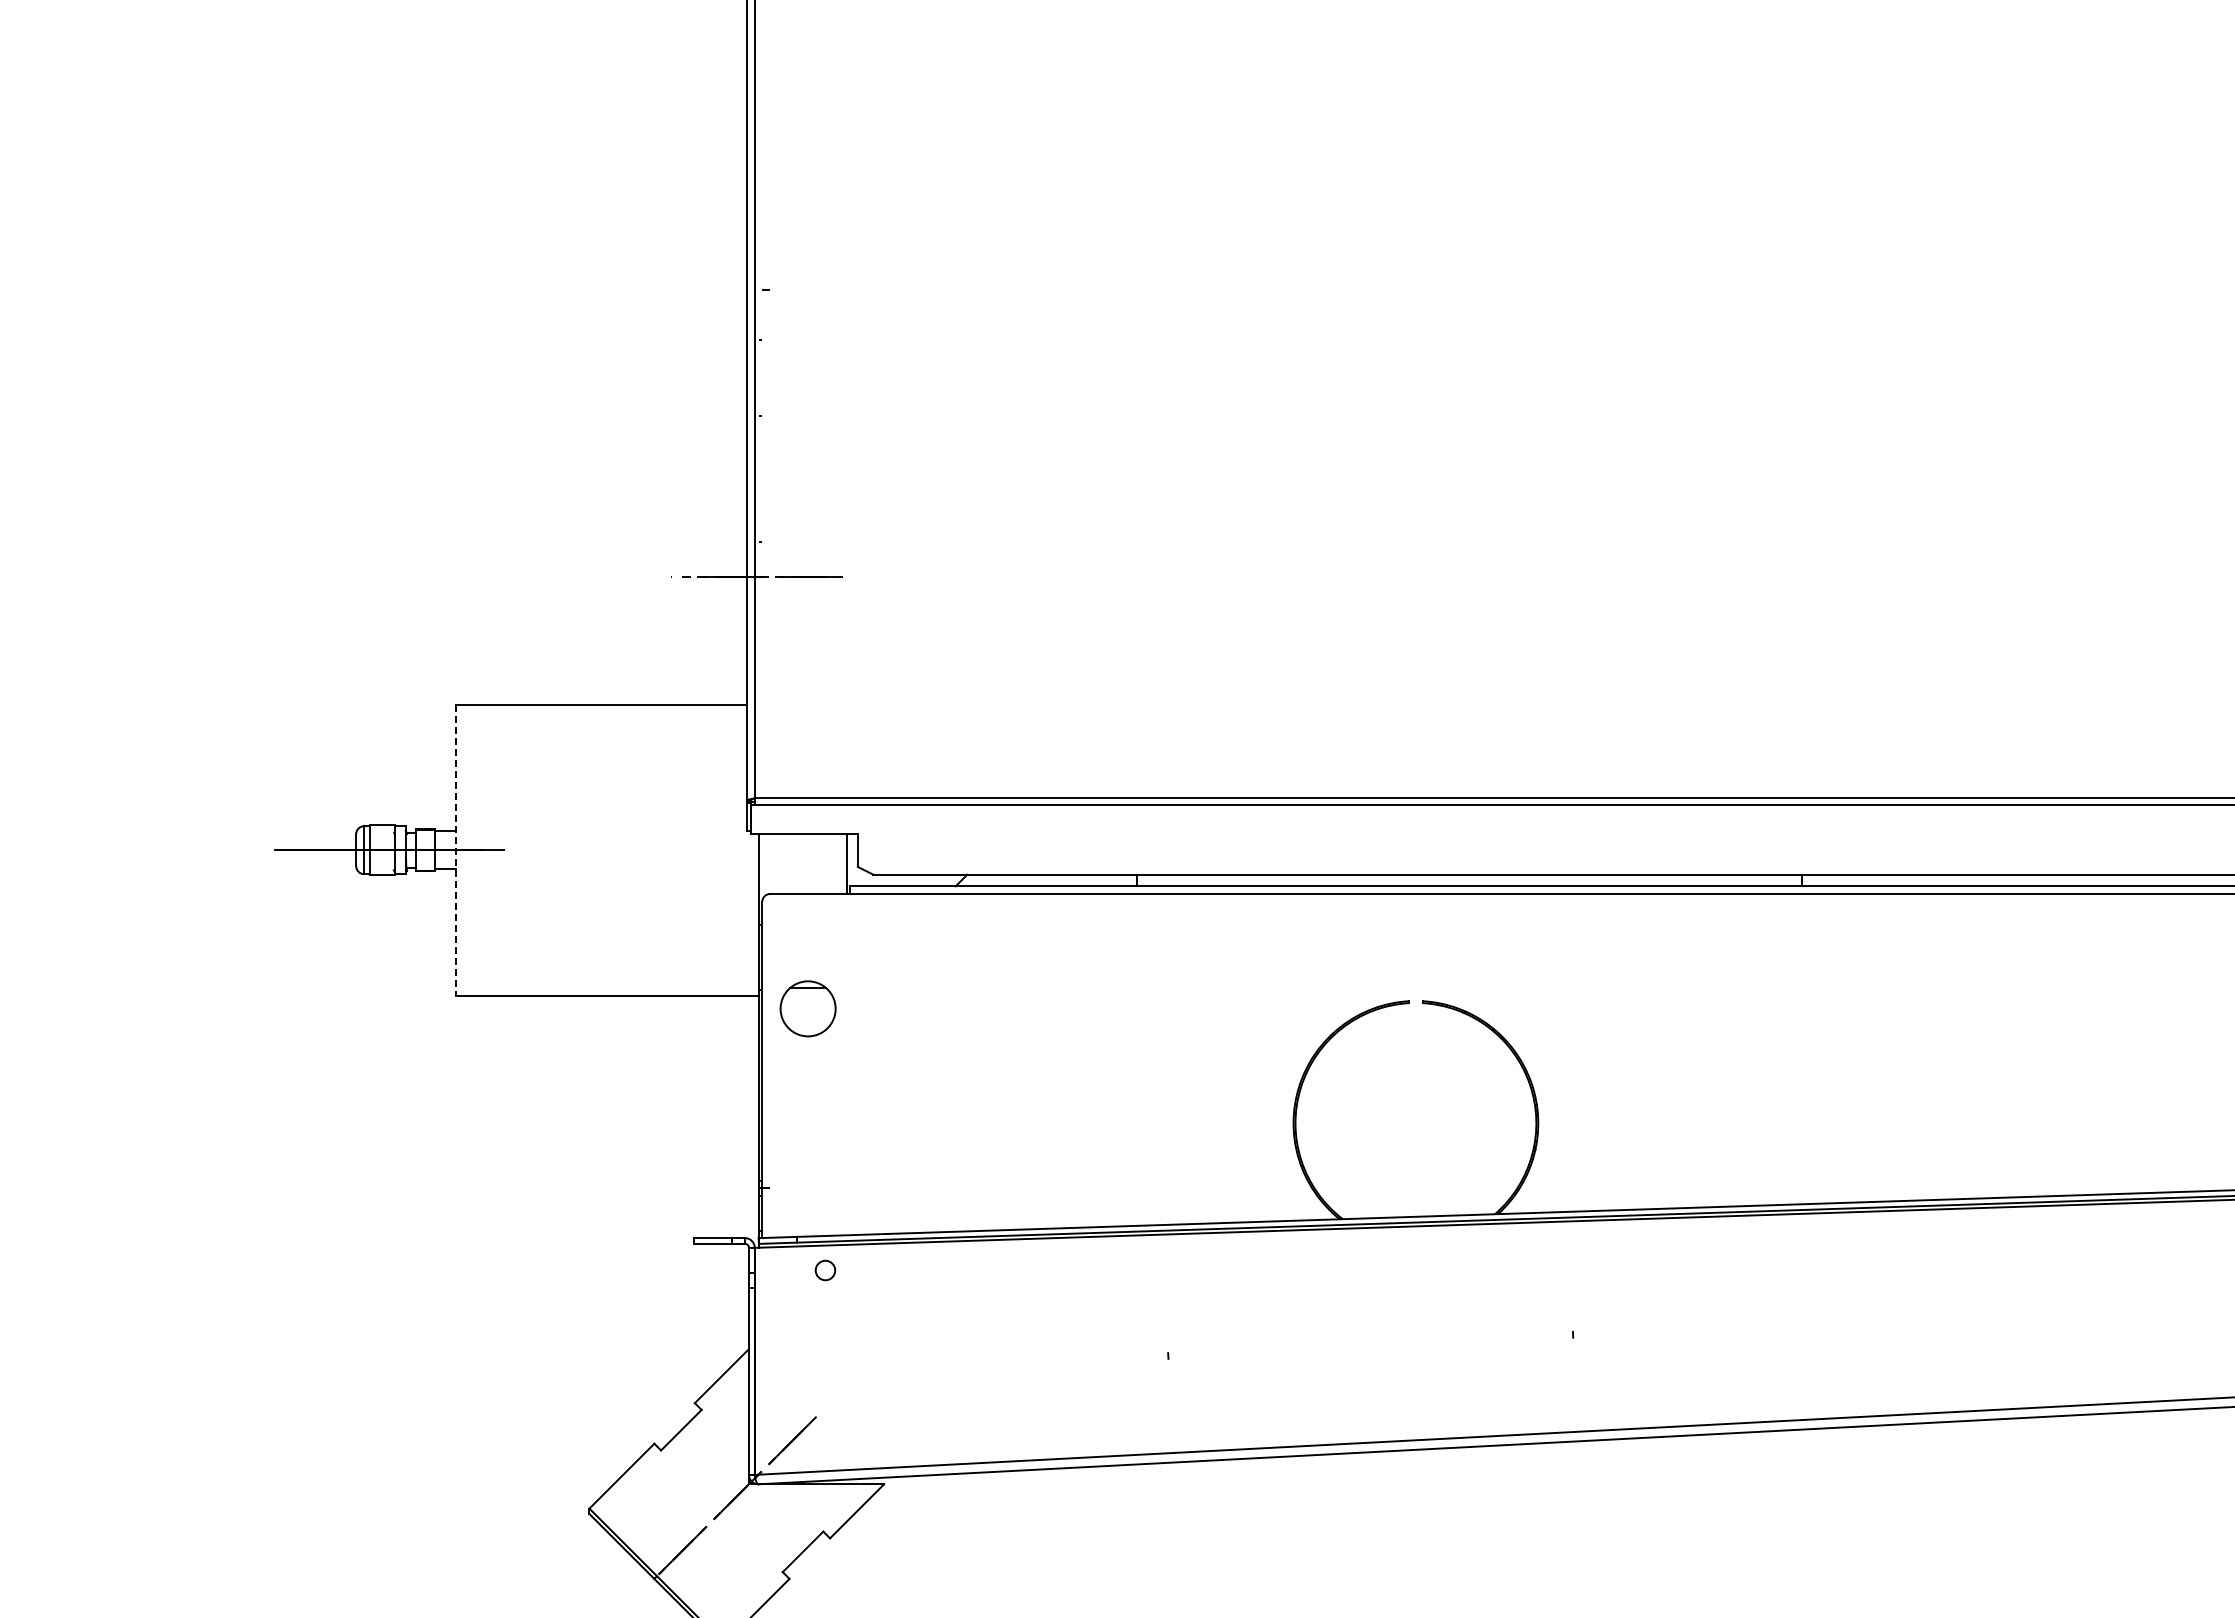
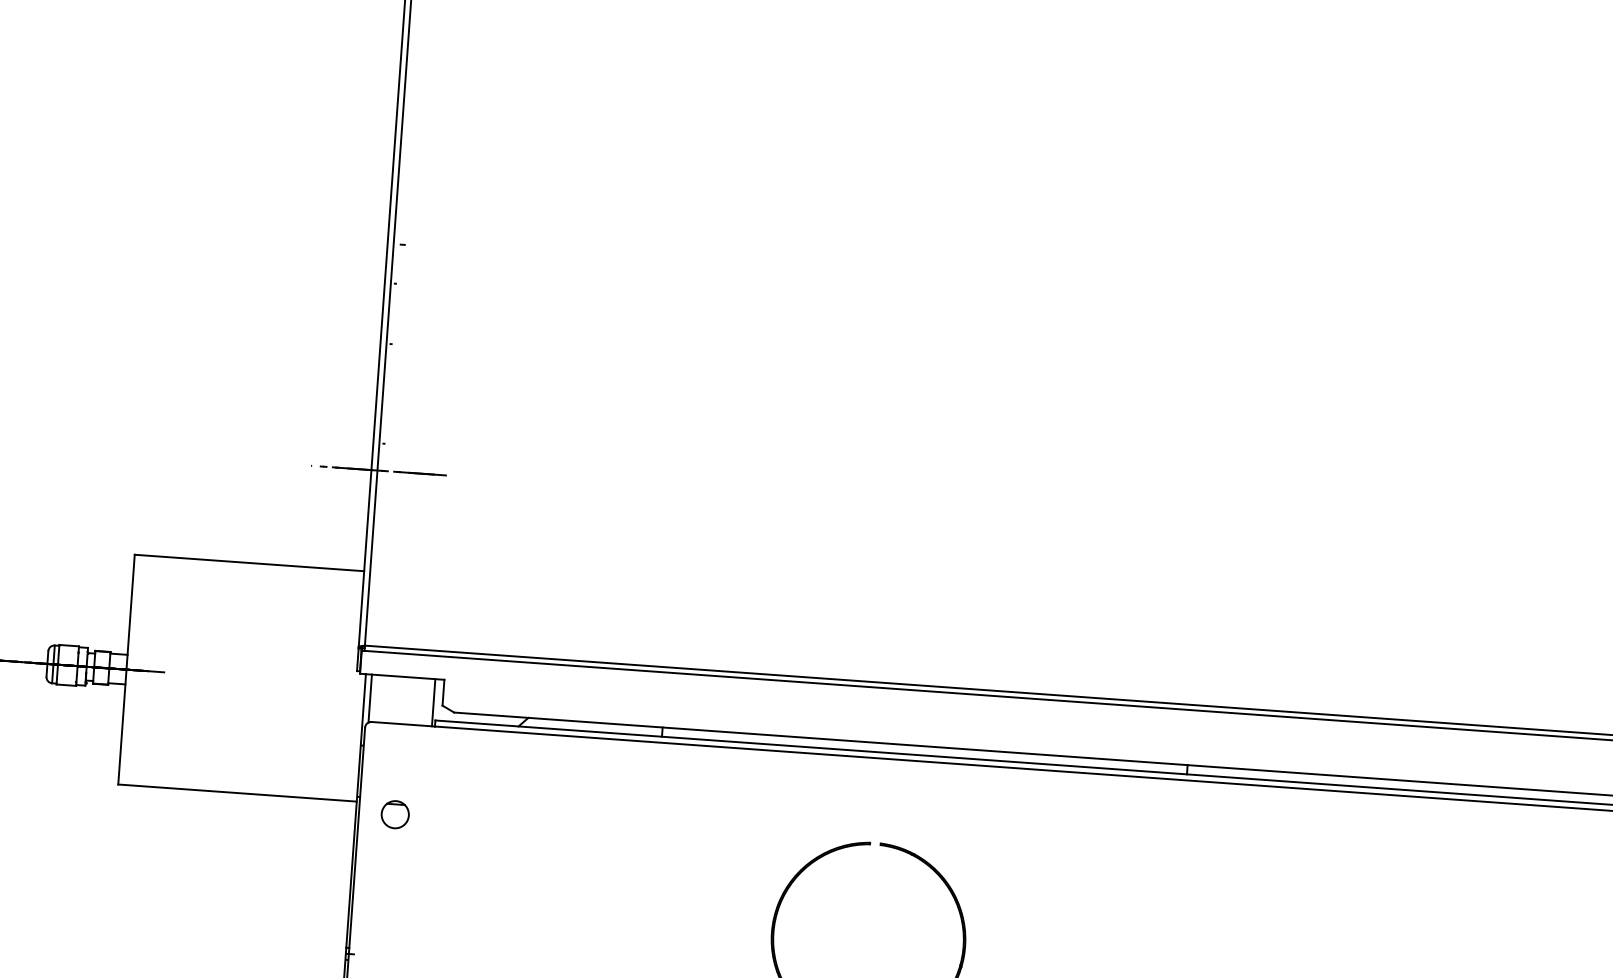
line: (456, 850) -> (126, 669), dashed -> solid
line: (766, 864) -> (370, 698), added
part: (808, 1008) -> (395, 814), size x0.62

